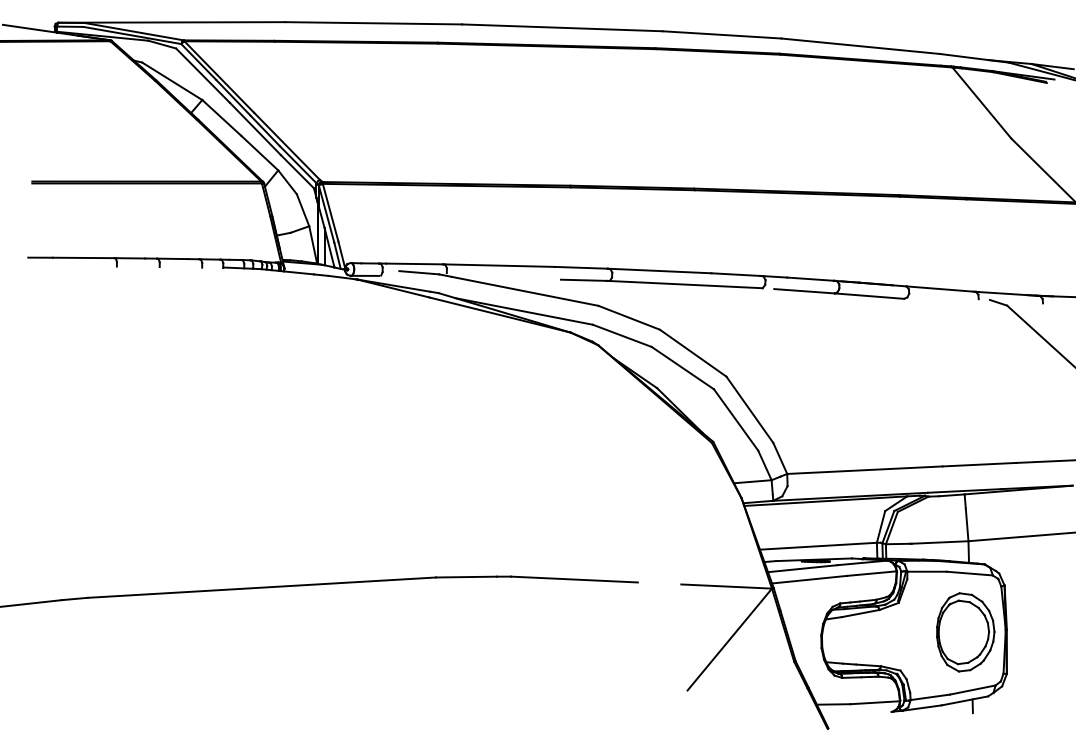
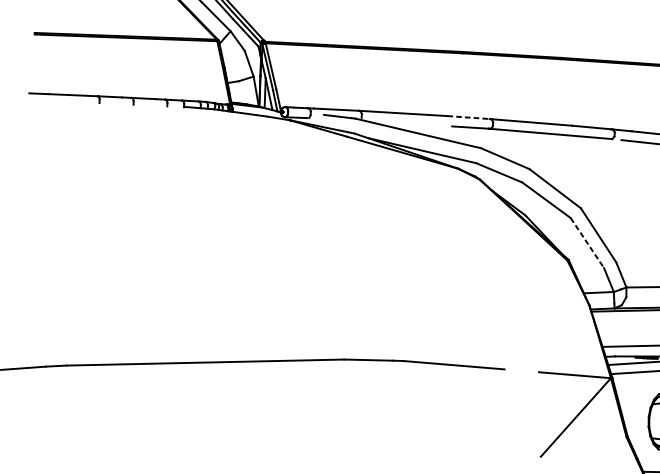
line: (581, 267) -> (468, 117), solid -> dashed
line: (736, 419) -> (587, 242), solid -> dashed

